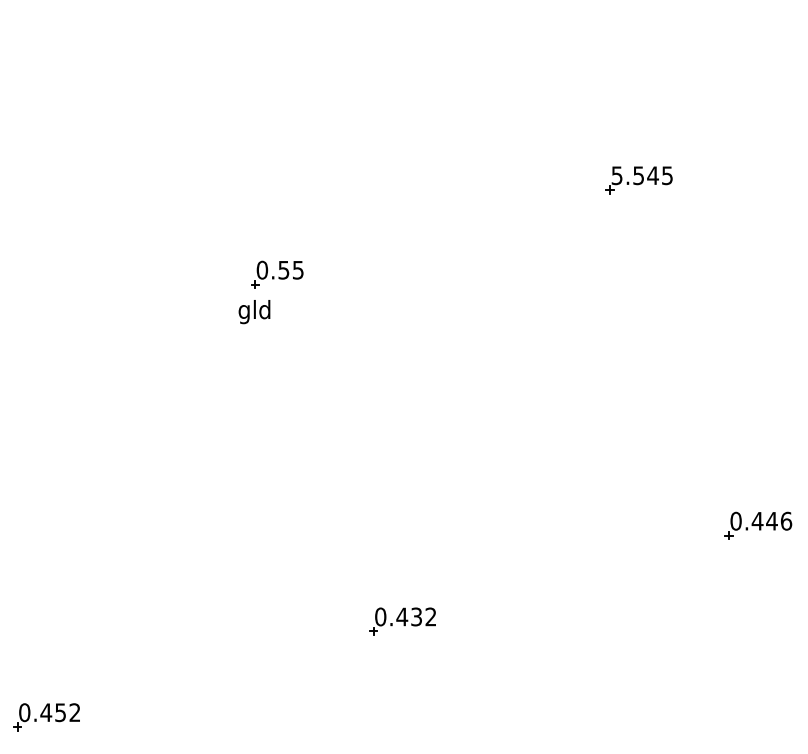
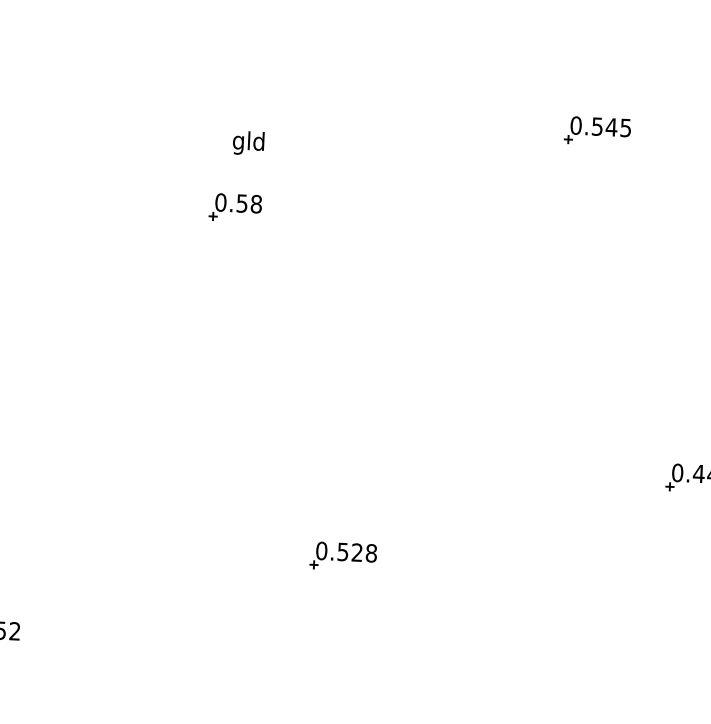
text: (616, 175) -> (575, 125), 5.545 -> 0.545
text: (297, 269) -> (255, 203), 0.55 -> 0.58
text: (254, 312) -> (248, 143), moved
text: (416, 616) -> (357, 552), 0.432 -> 0.528

